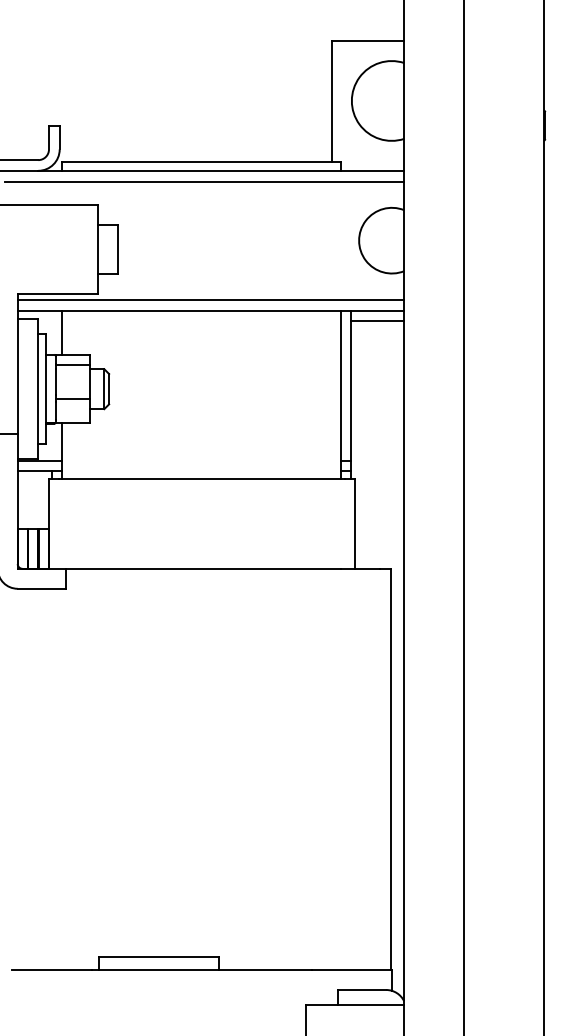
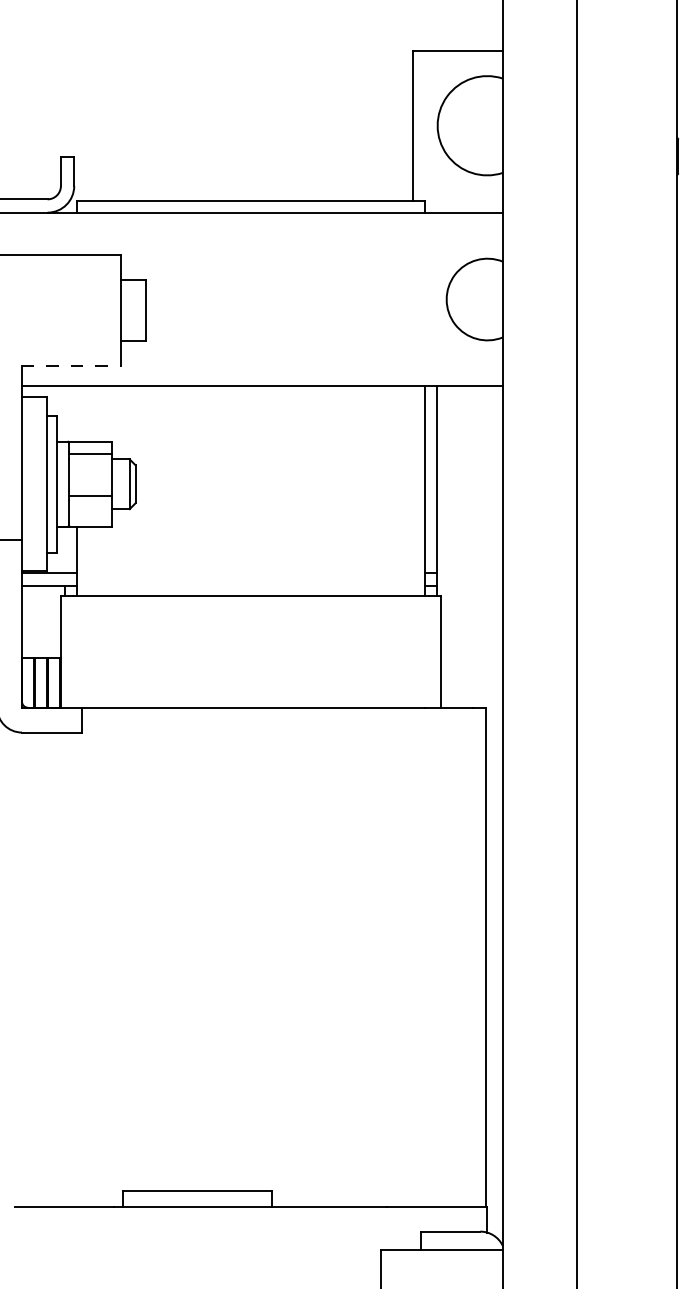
line: (204, 181) -> (254, 225), removed
line: (57, 294) -> (71, 366), solid -> dashed
line: (210, 299) -> (261, 372), removed
line: (377, 320) -> (469, 398), removed
line: (62, 332) -> (77, 413), removed

